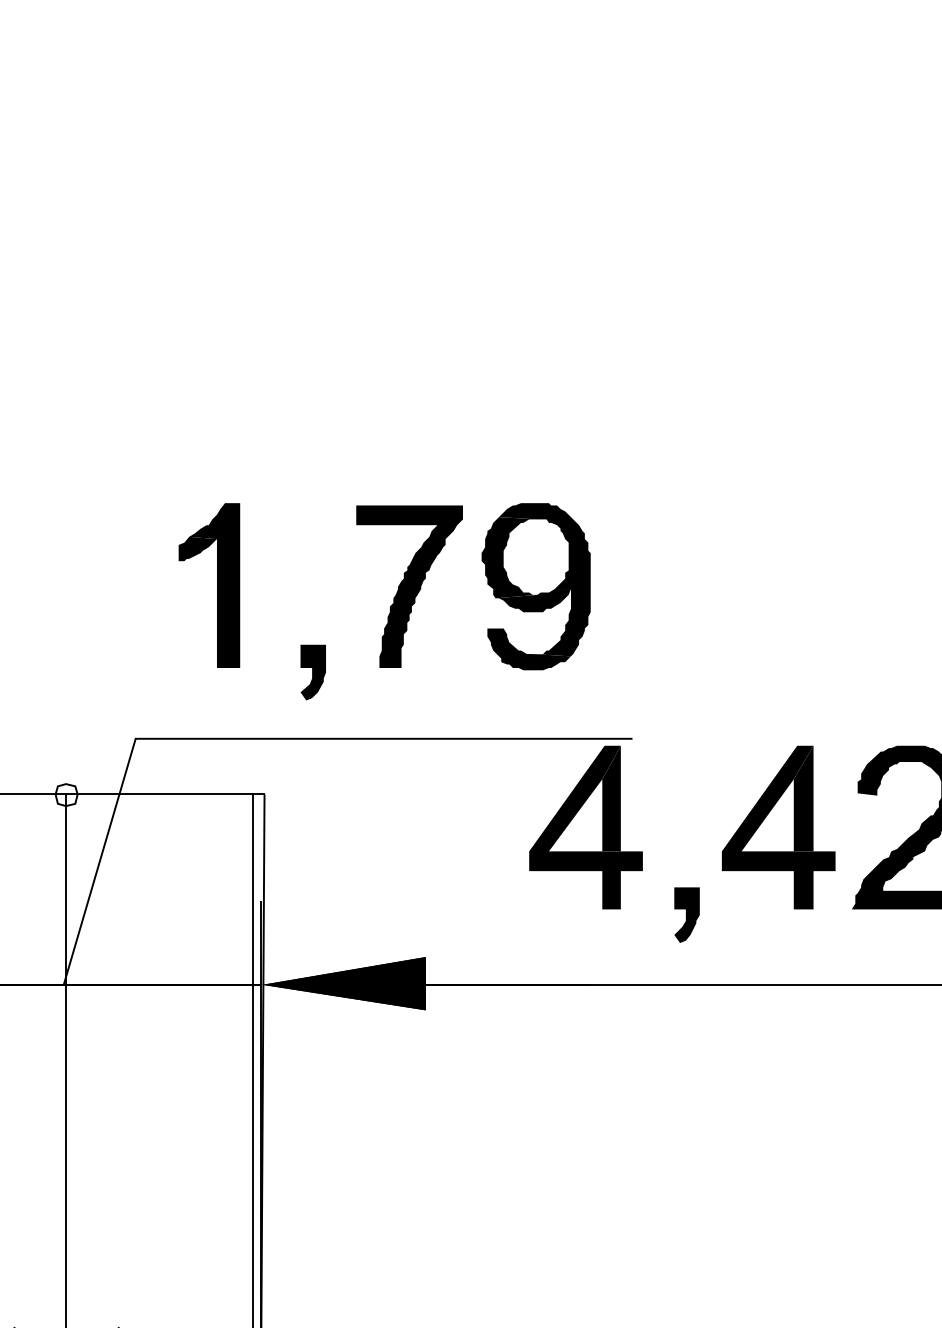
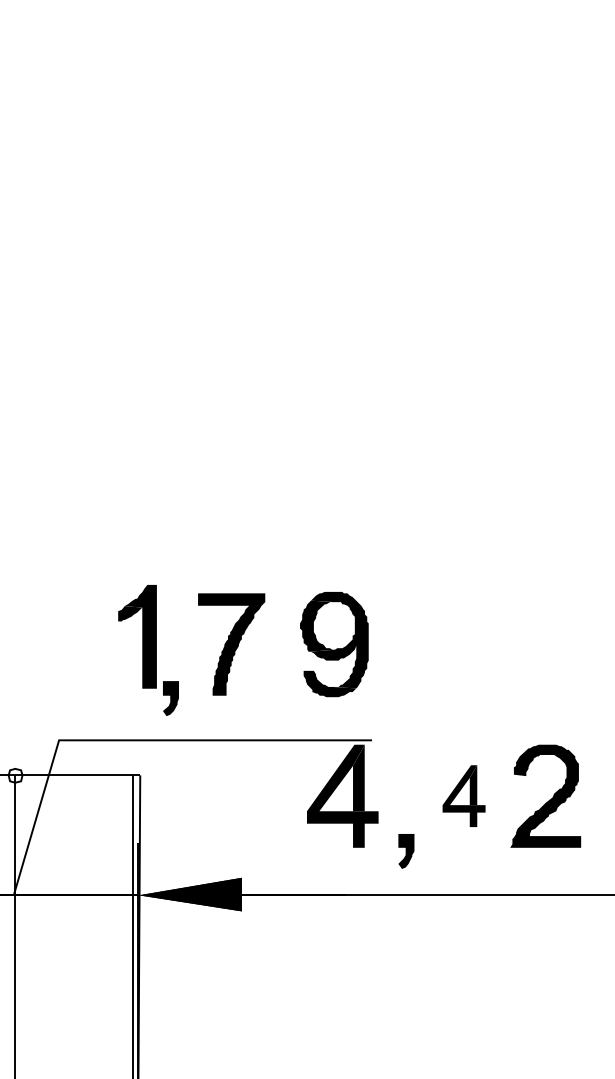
part: (209, 585) -> (137, 636), moved
part: (536, 586) -> (334, 644), moved
part: (777, 826) -> (463, 795), size x0.6

